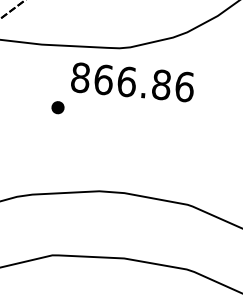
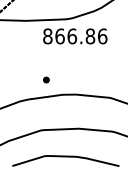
part: (58, 106) -> (46, 79), moved

